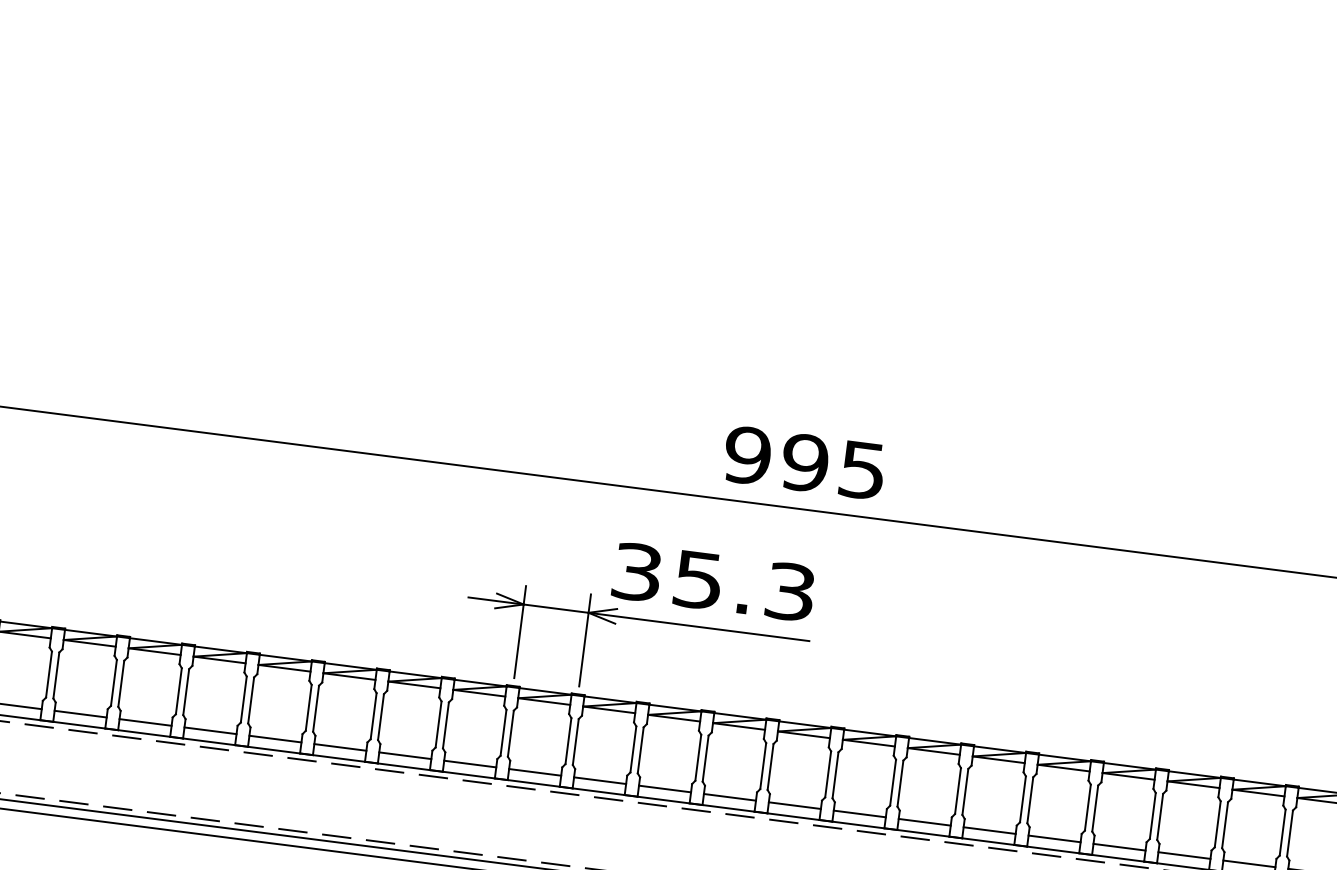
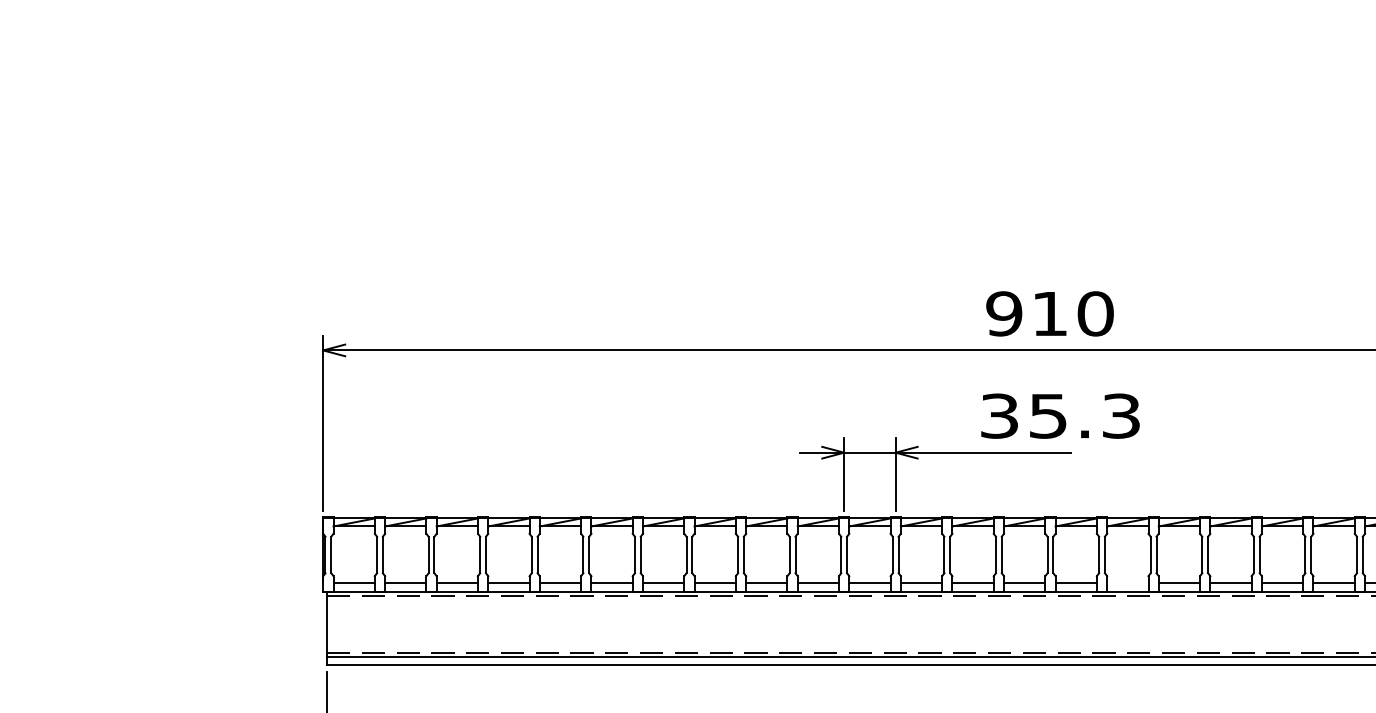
text: (833, 466) -> (1072, 313), 995 -> 910
text: (713, 581) -> (1060, 415), moved
line: (859, 813) -> (1127, 582), removed

